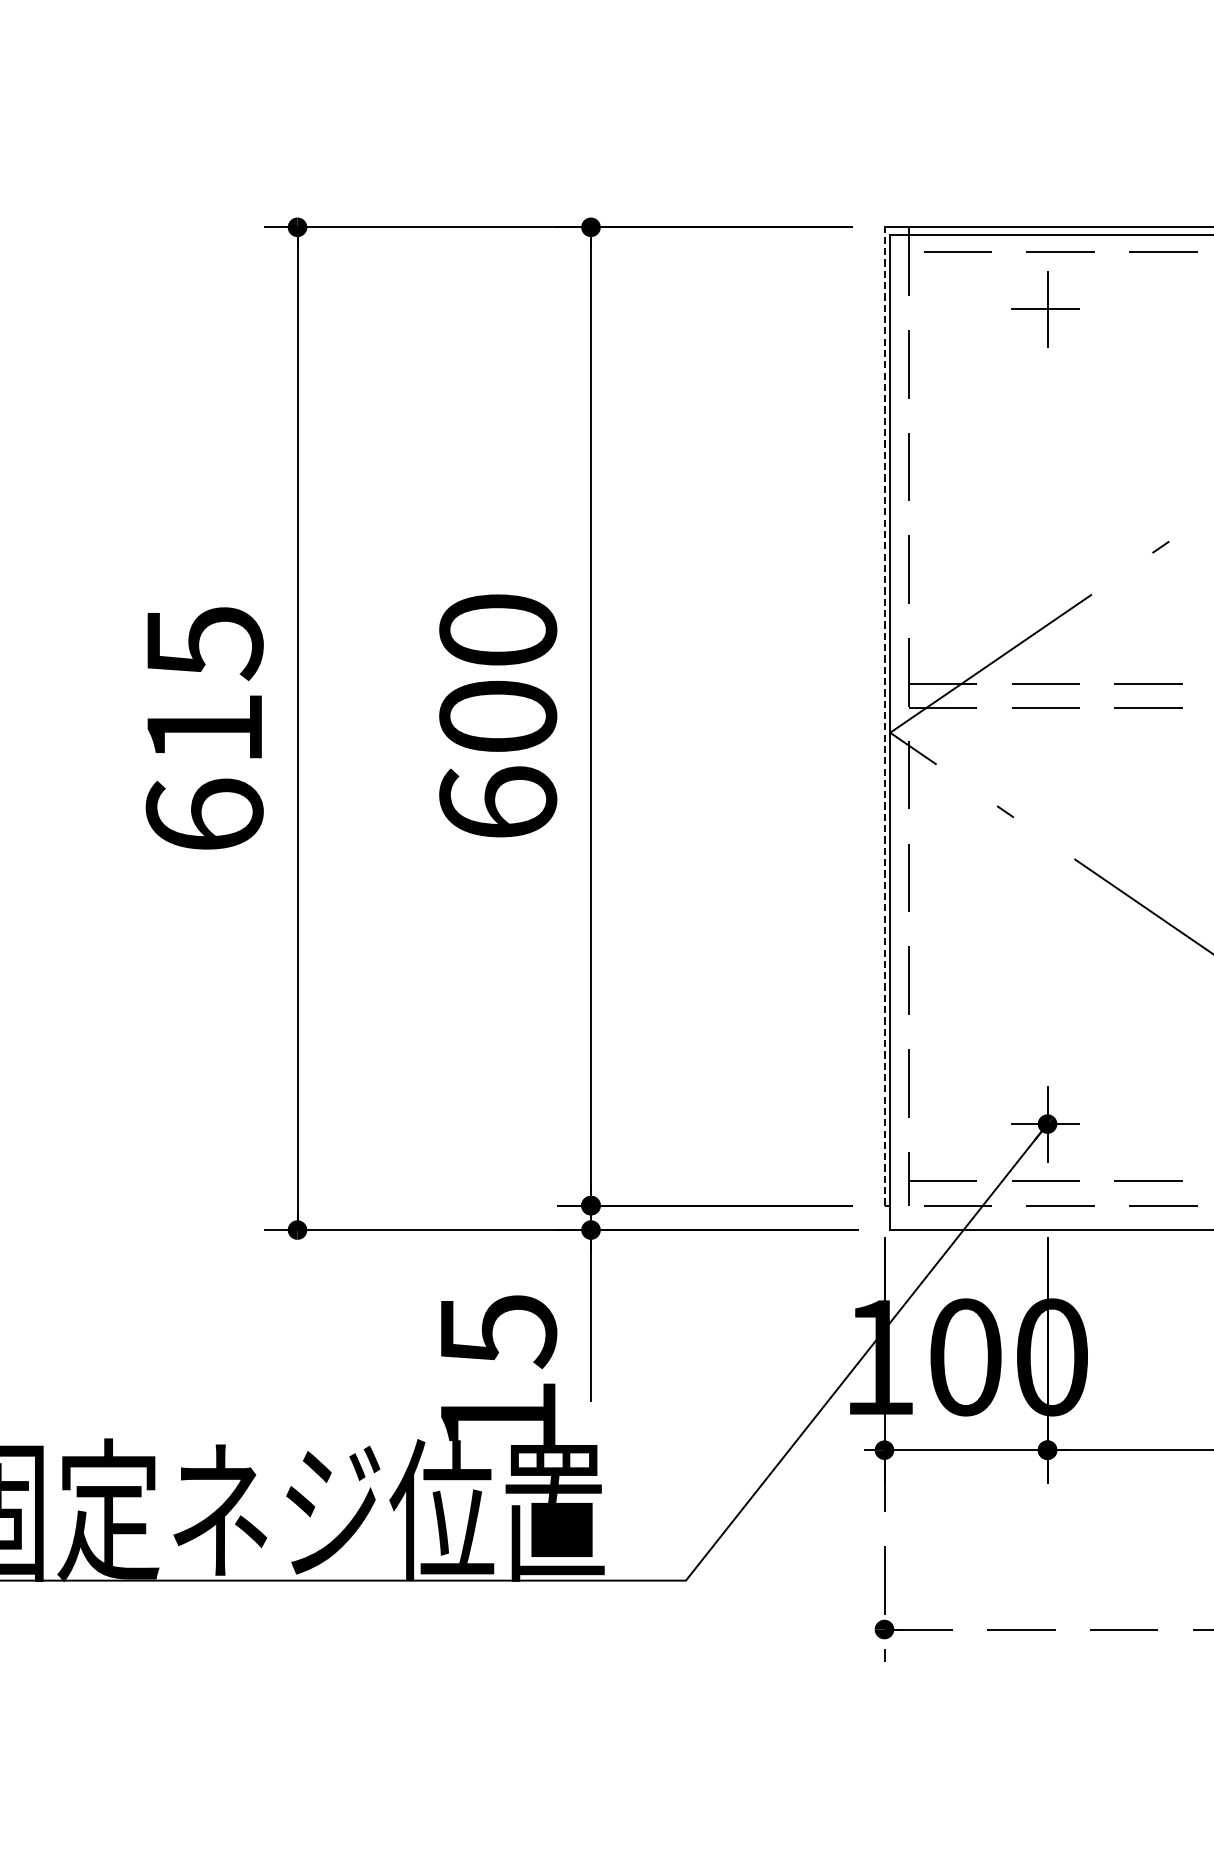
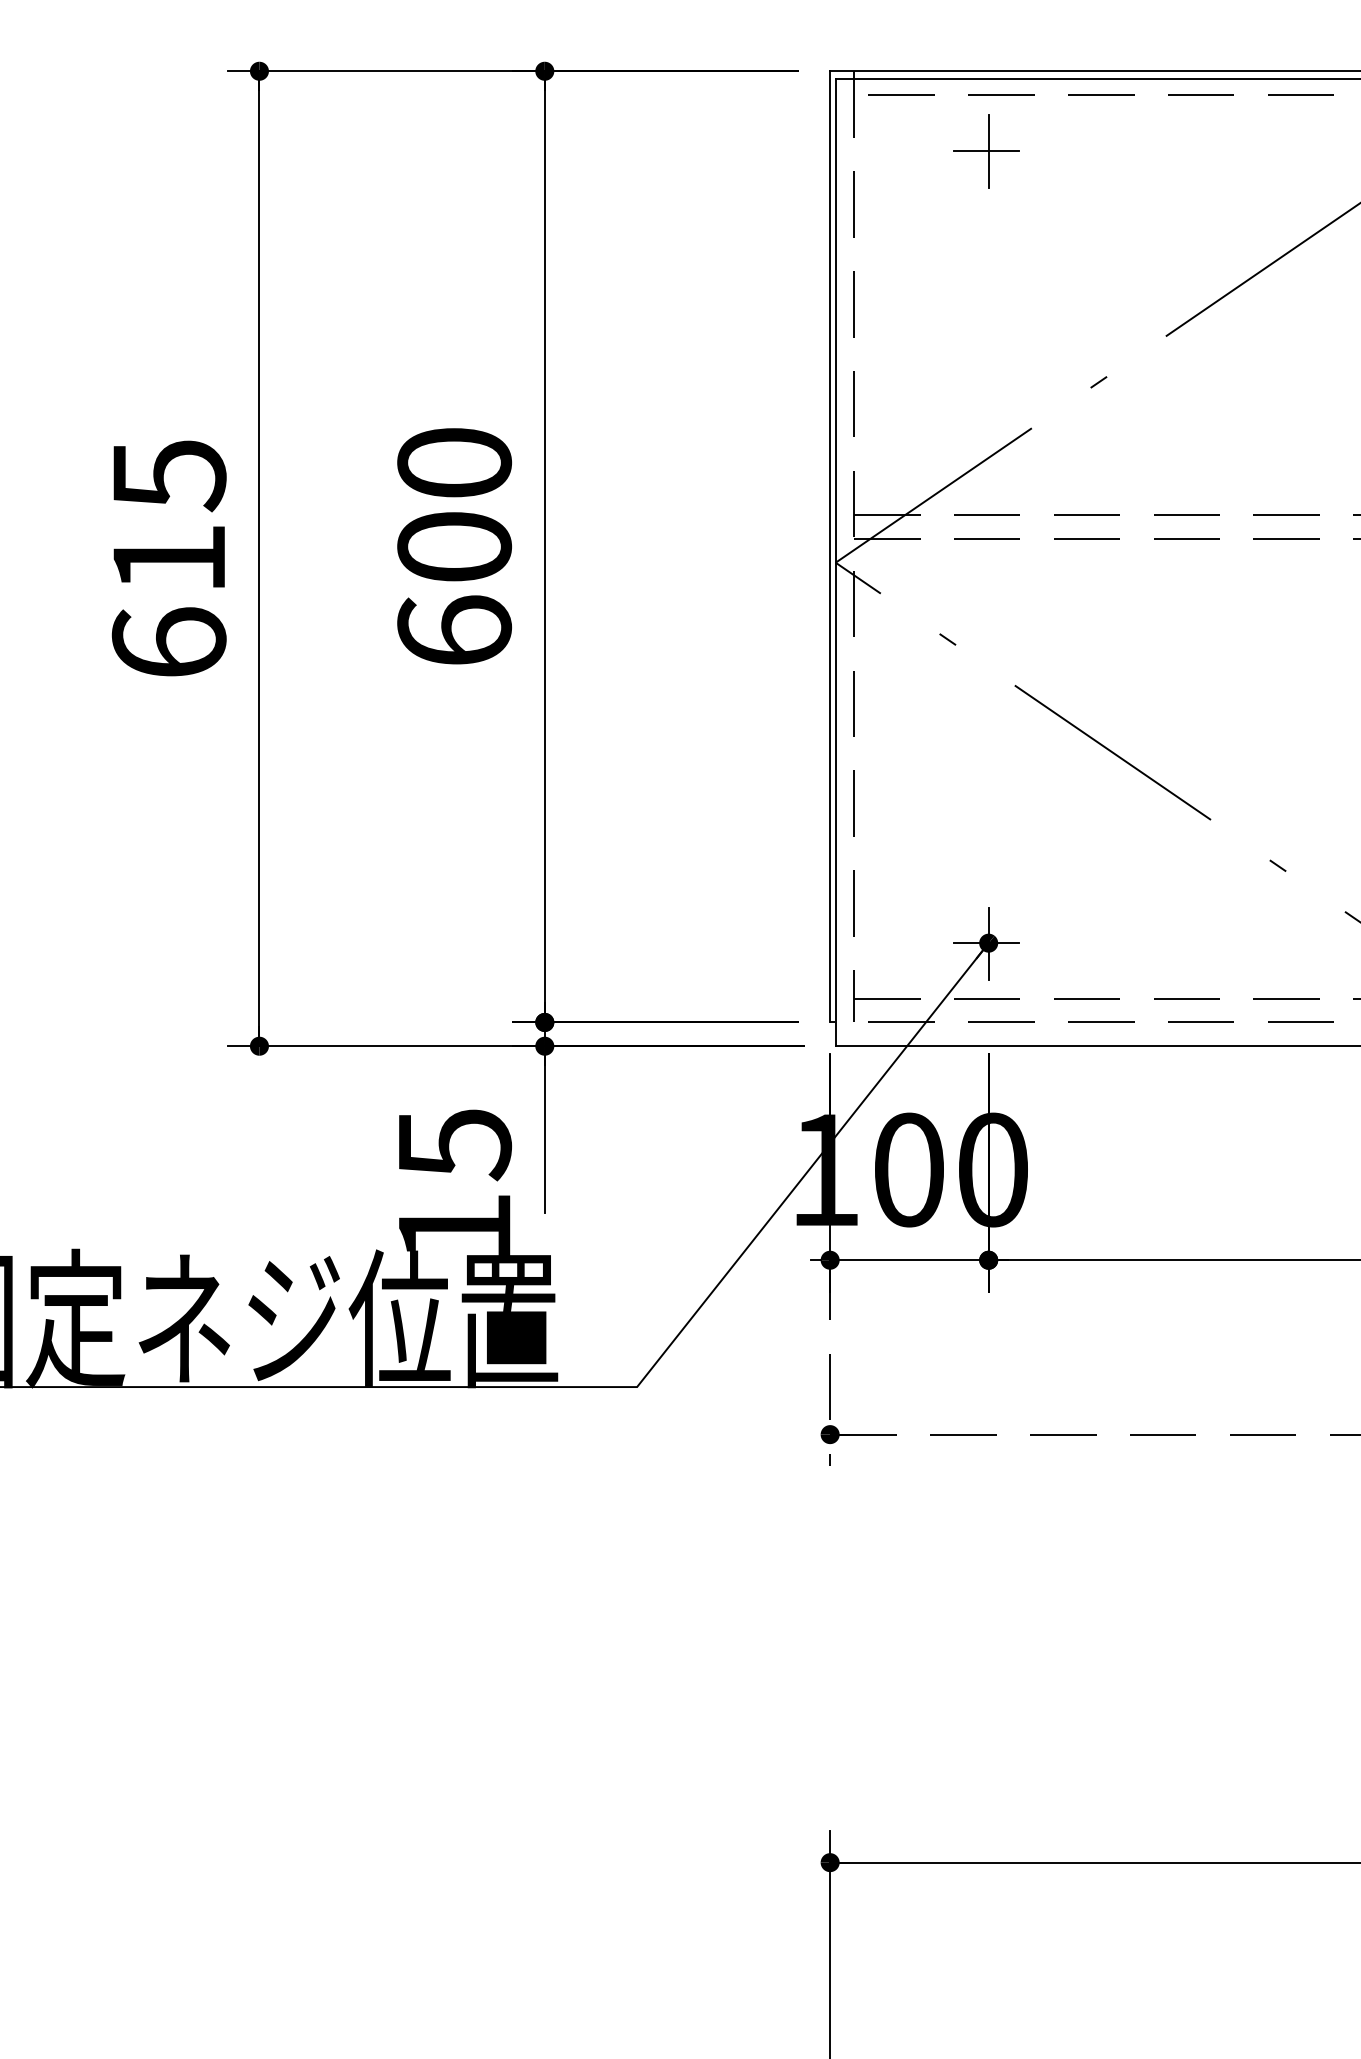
line: (884, 716) -> (830, 546), dashed -> solid

